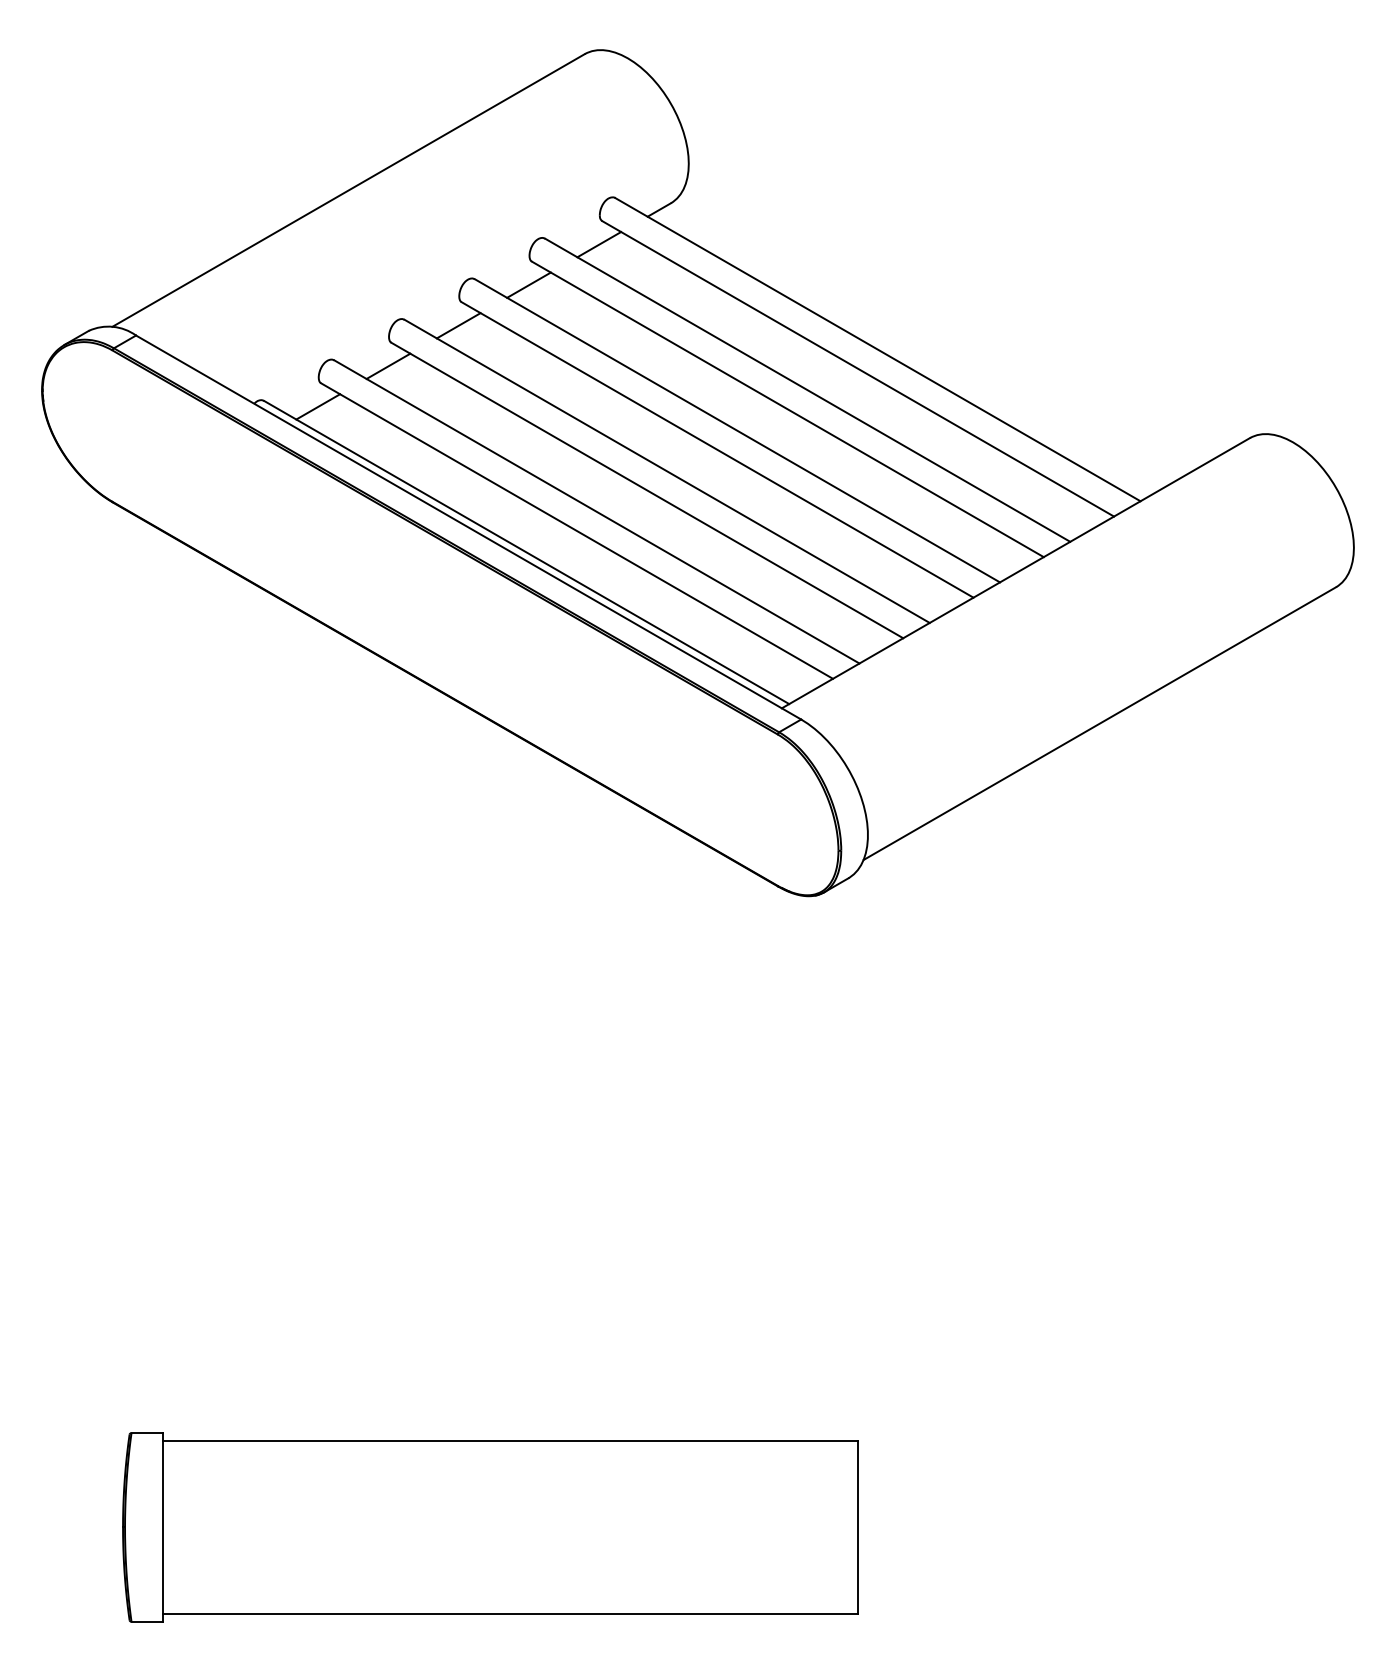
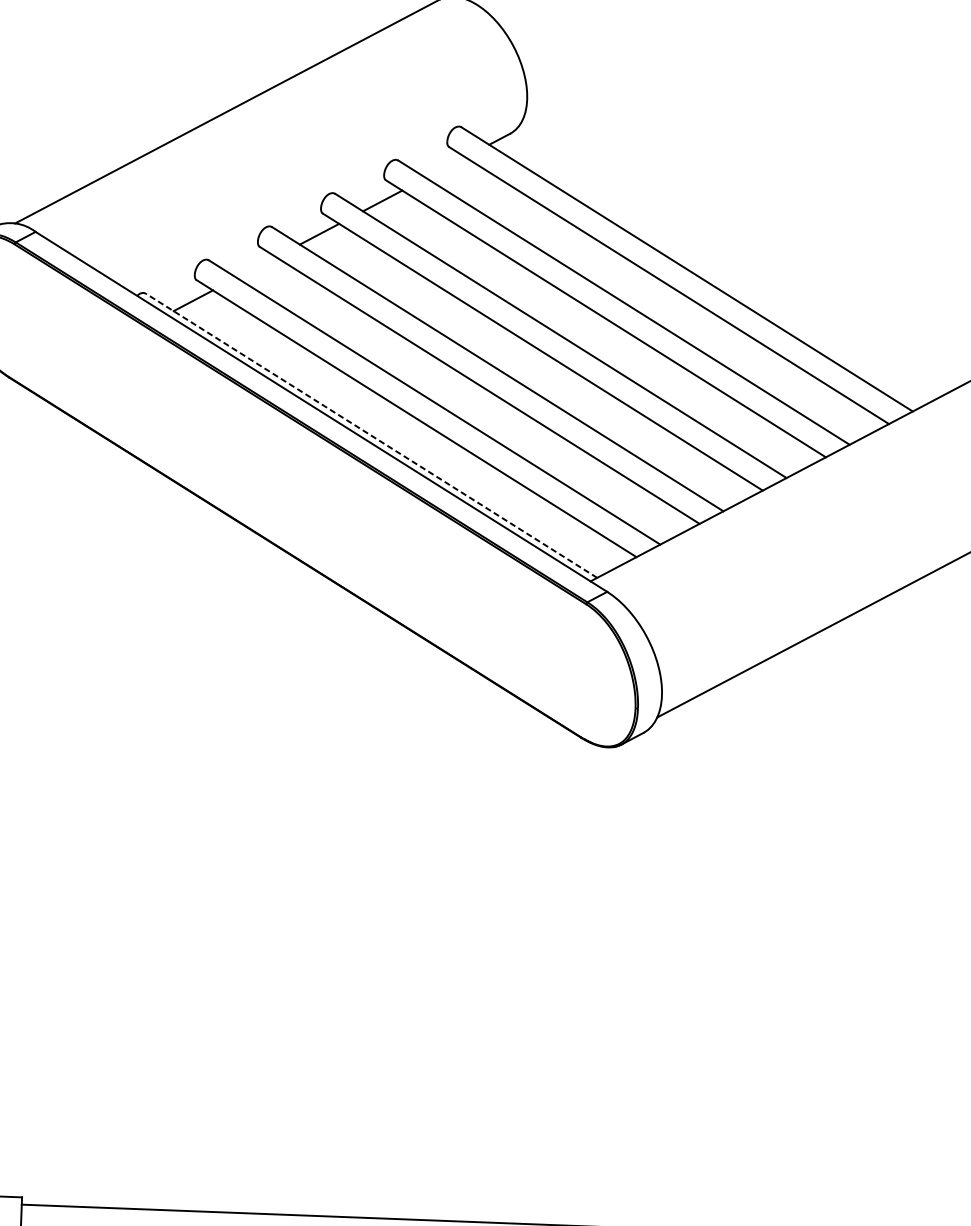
line: (599, 244) -> (446, 167), removed
line: (388, 365) -> (256, 266), removed
line: (526, 552) -> (371, 435), solid -> dashed

